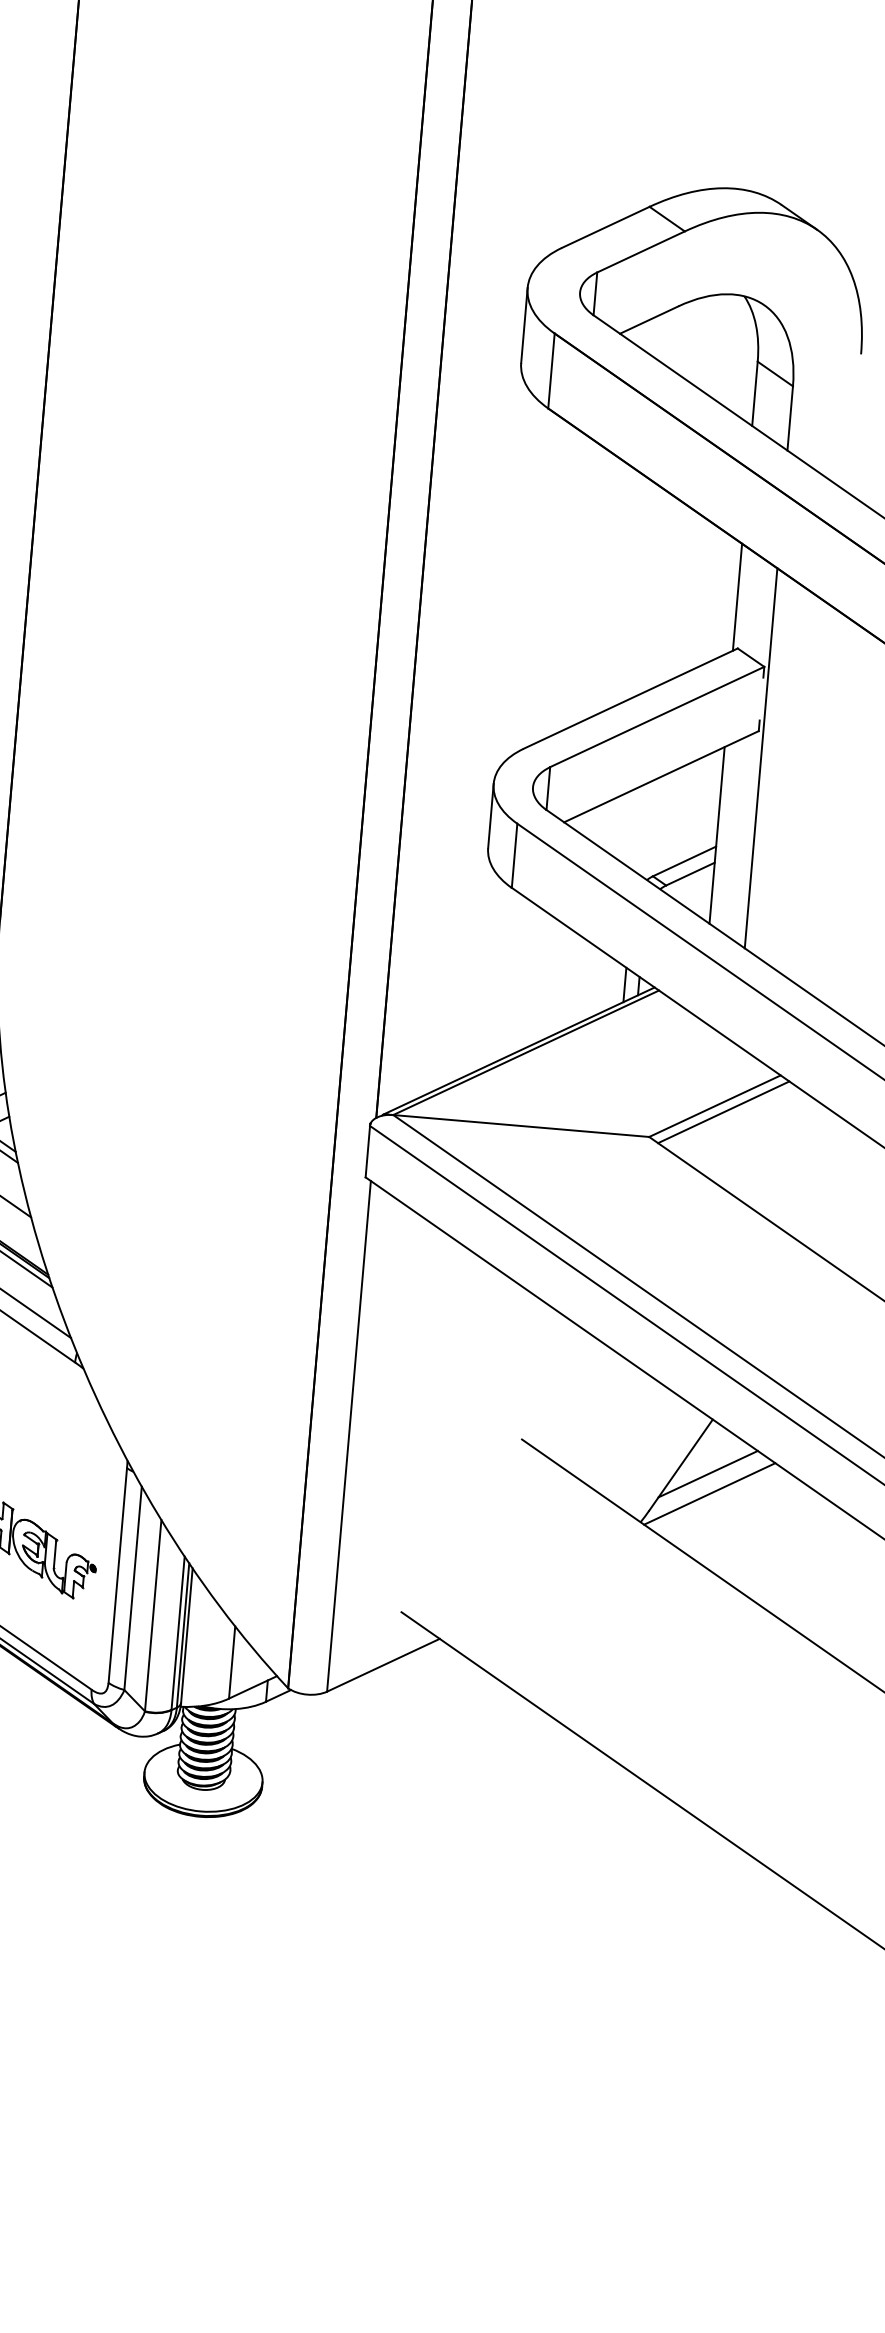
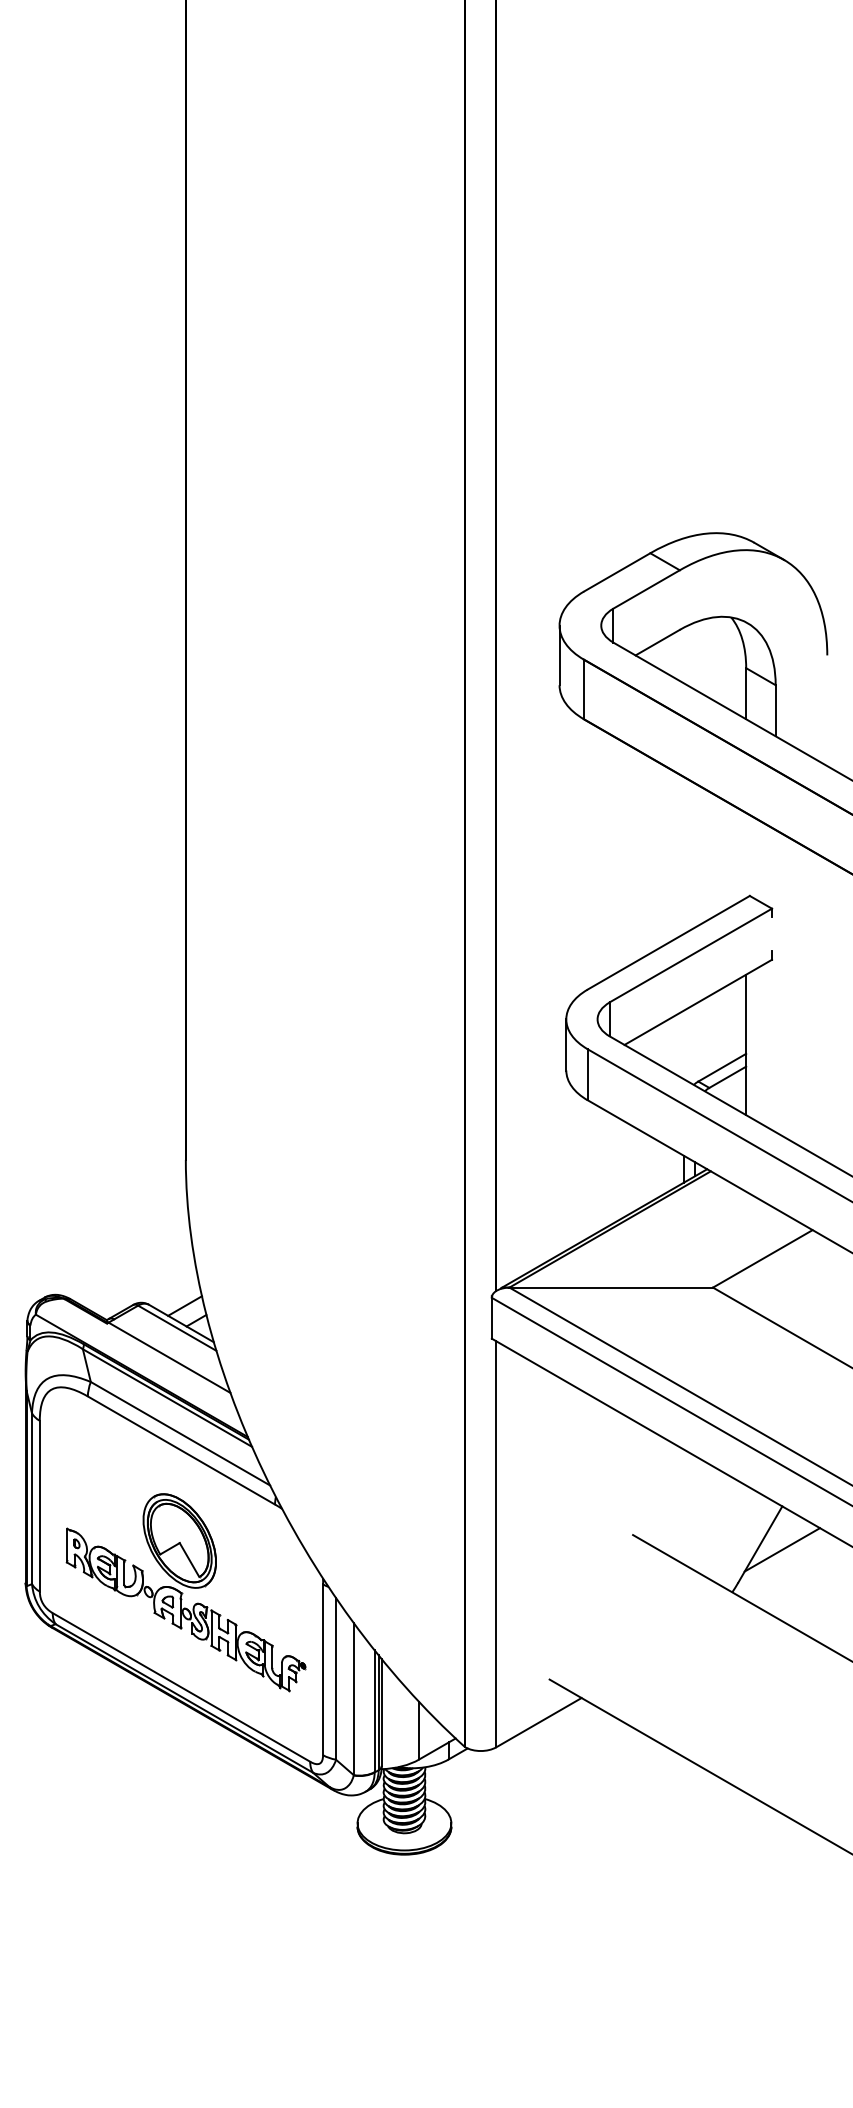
line: (737, 597) -> (746, 855), removed
line: (760, 757) -> (775, 980), removed
line: (722, 1111) -> (769, 1262), removed
line: (709, 1494) -> (784, 1565), removed

